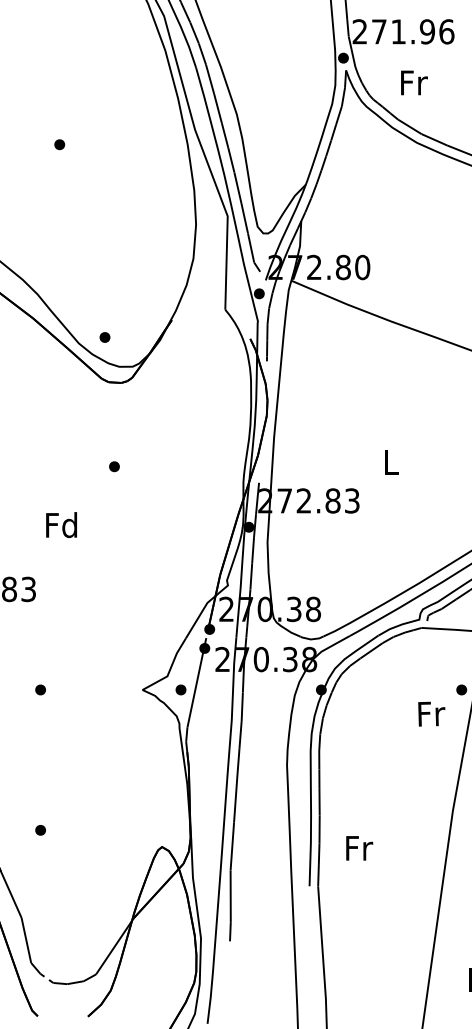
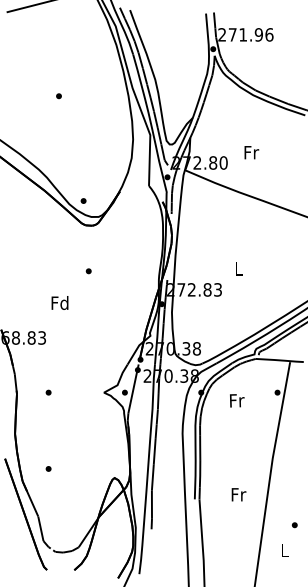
text: (413, 82) -> (251, 152), moved
text: (432, 713) -> (237, 400), moved
text: (358, 847) -> (238, 494), moved

